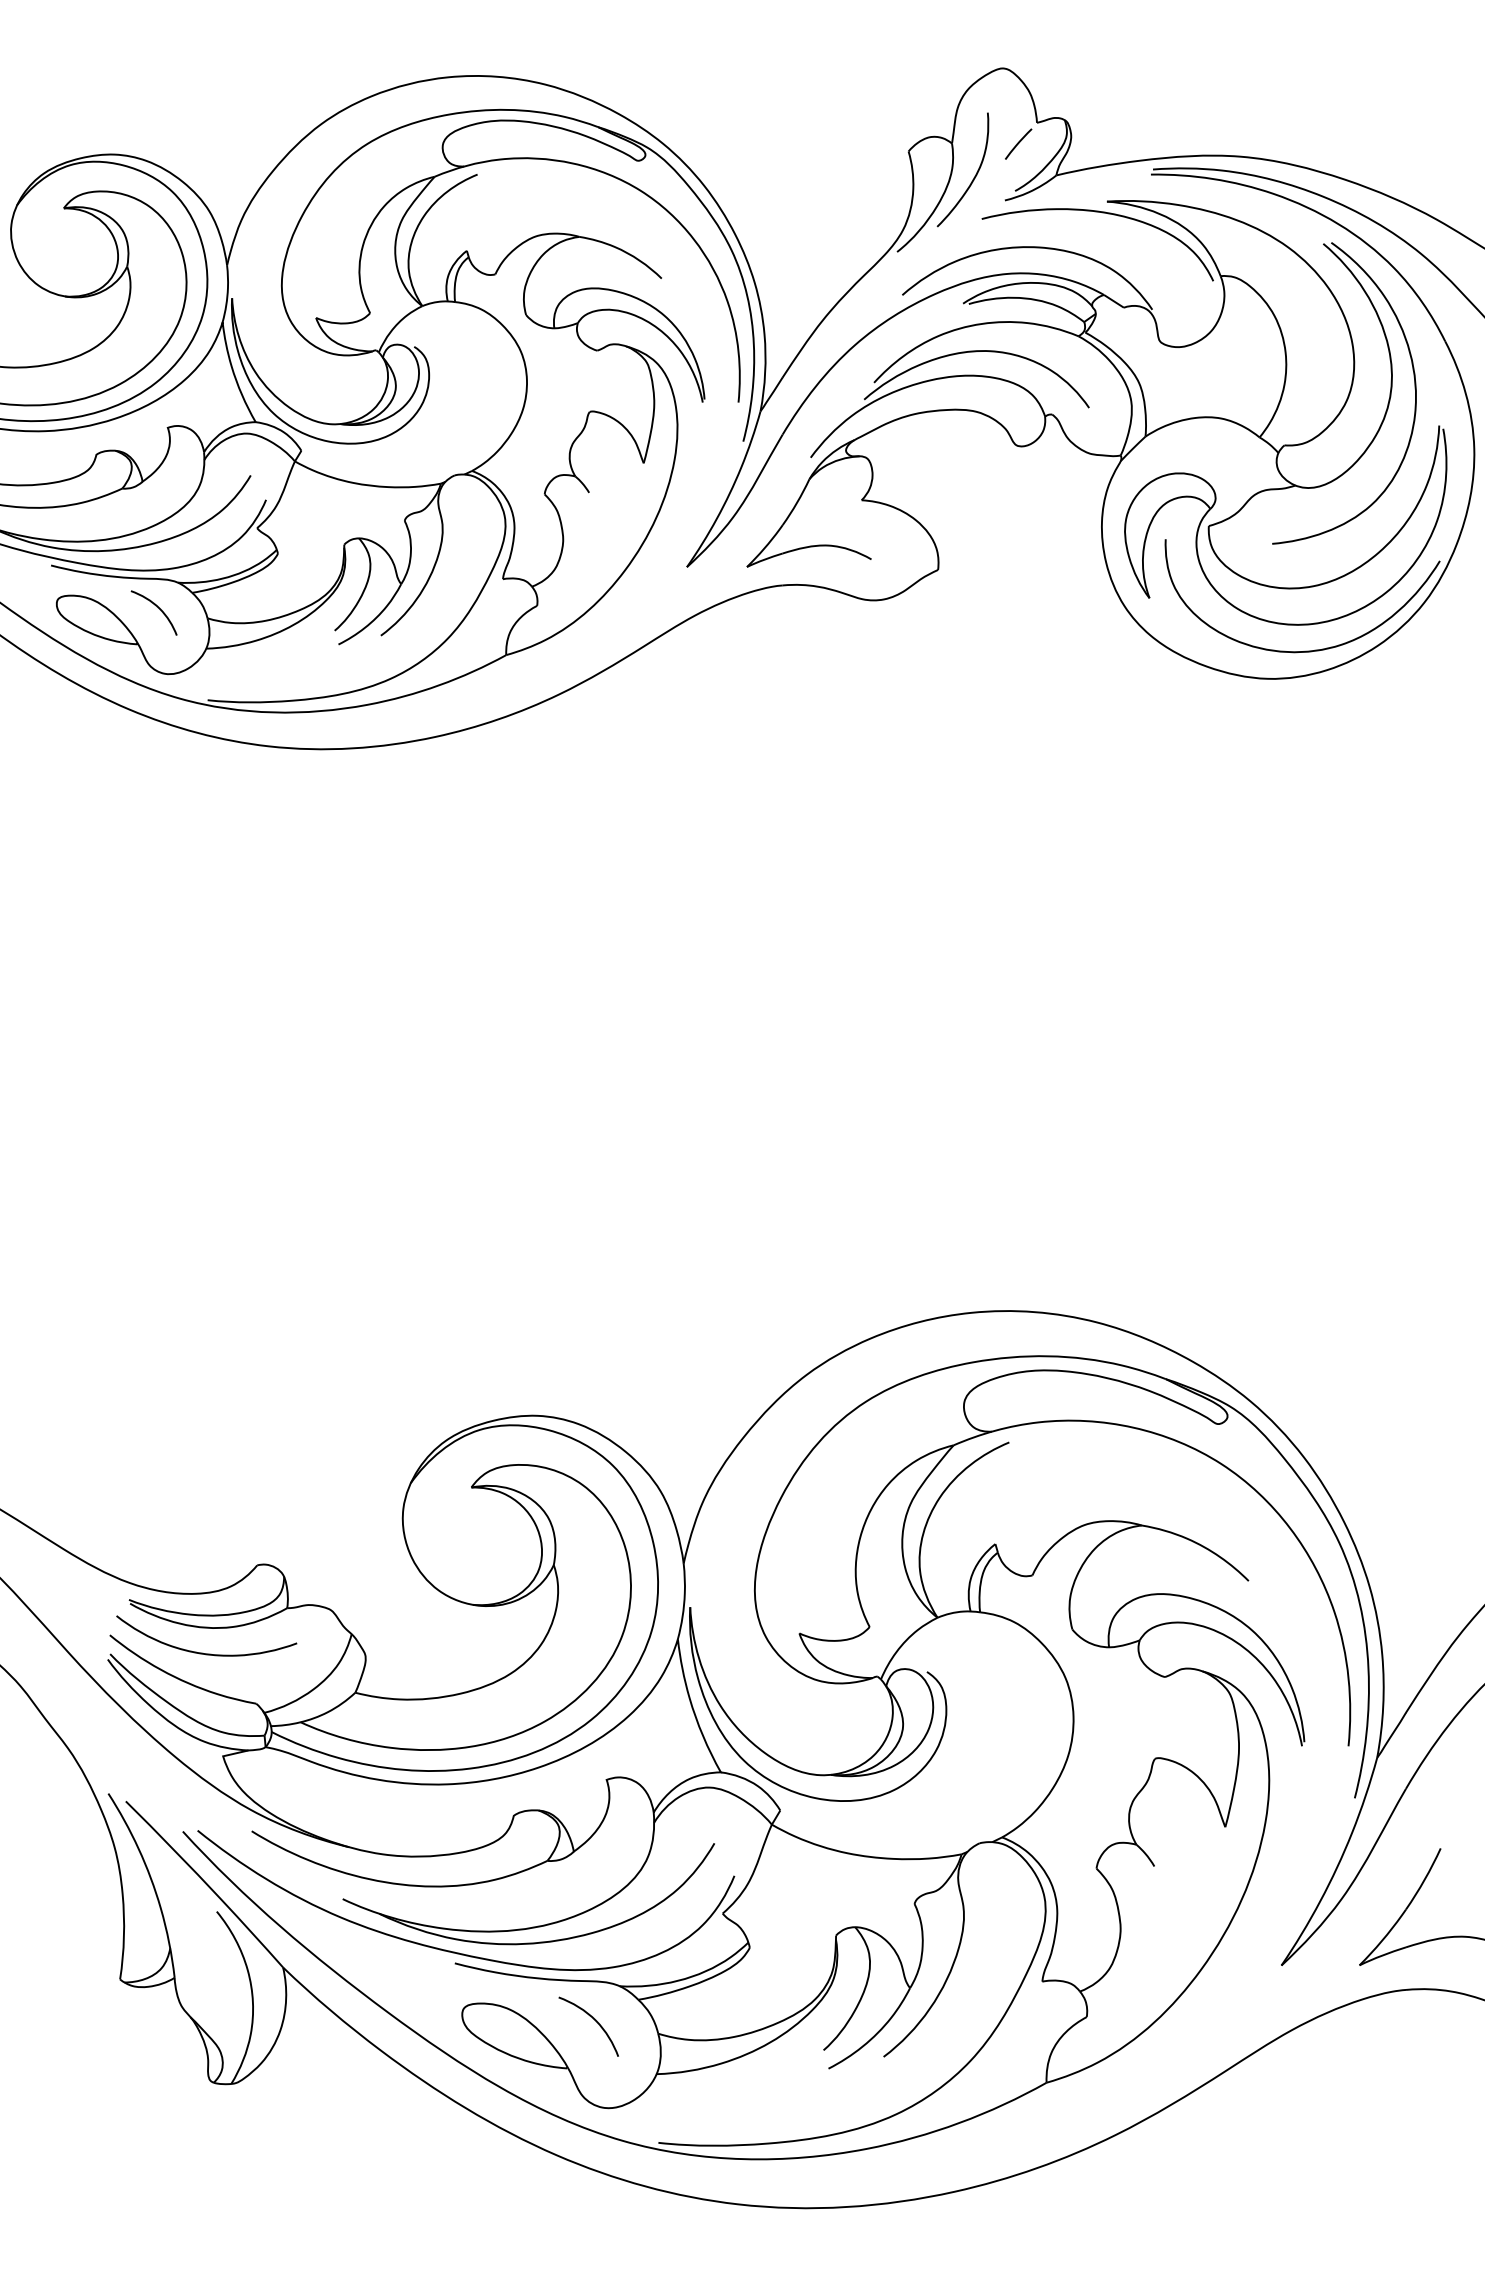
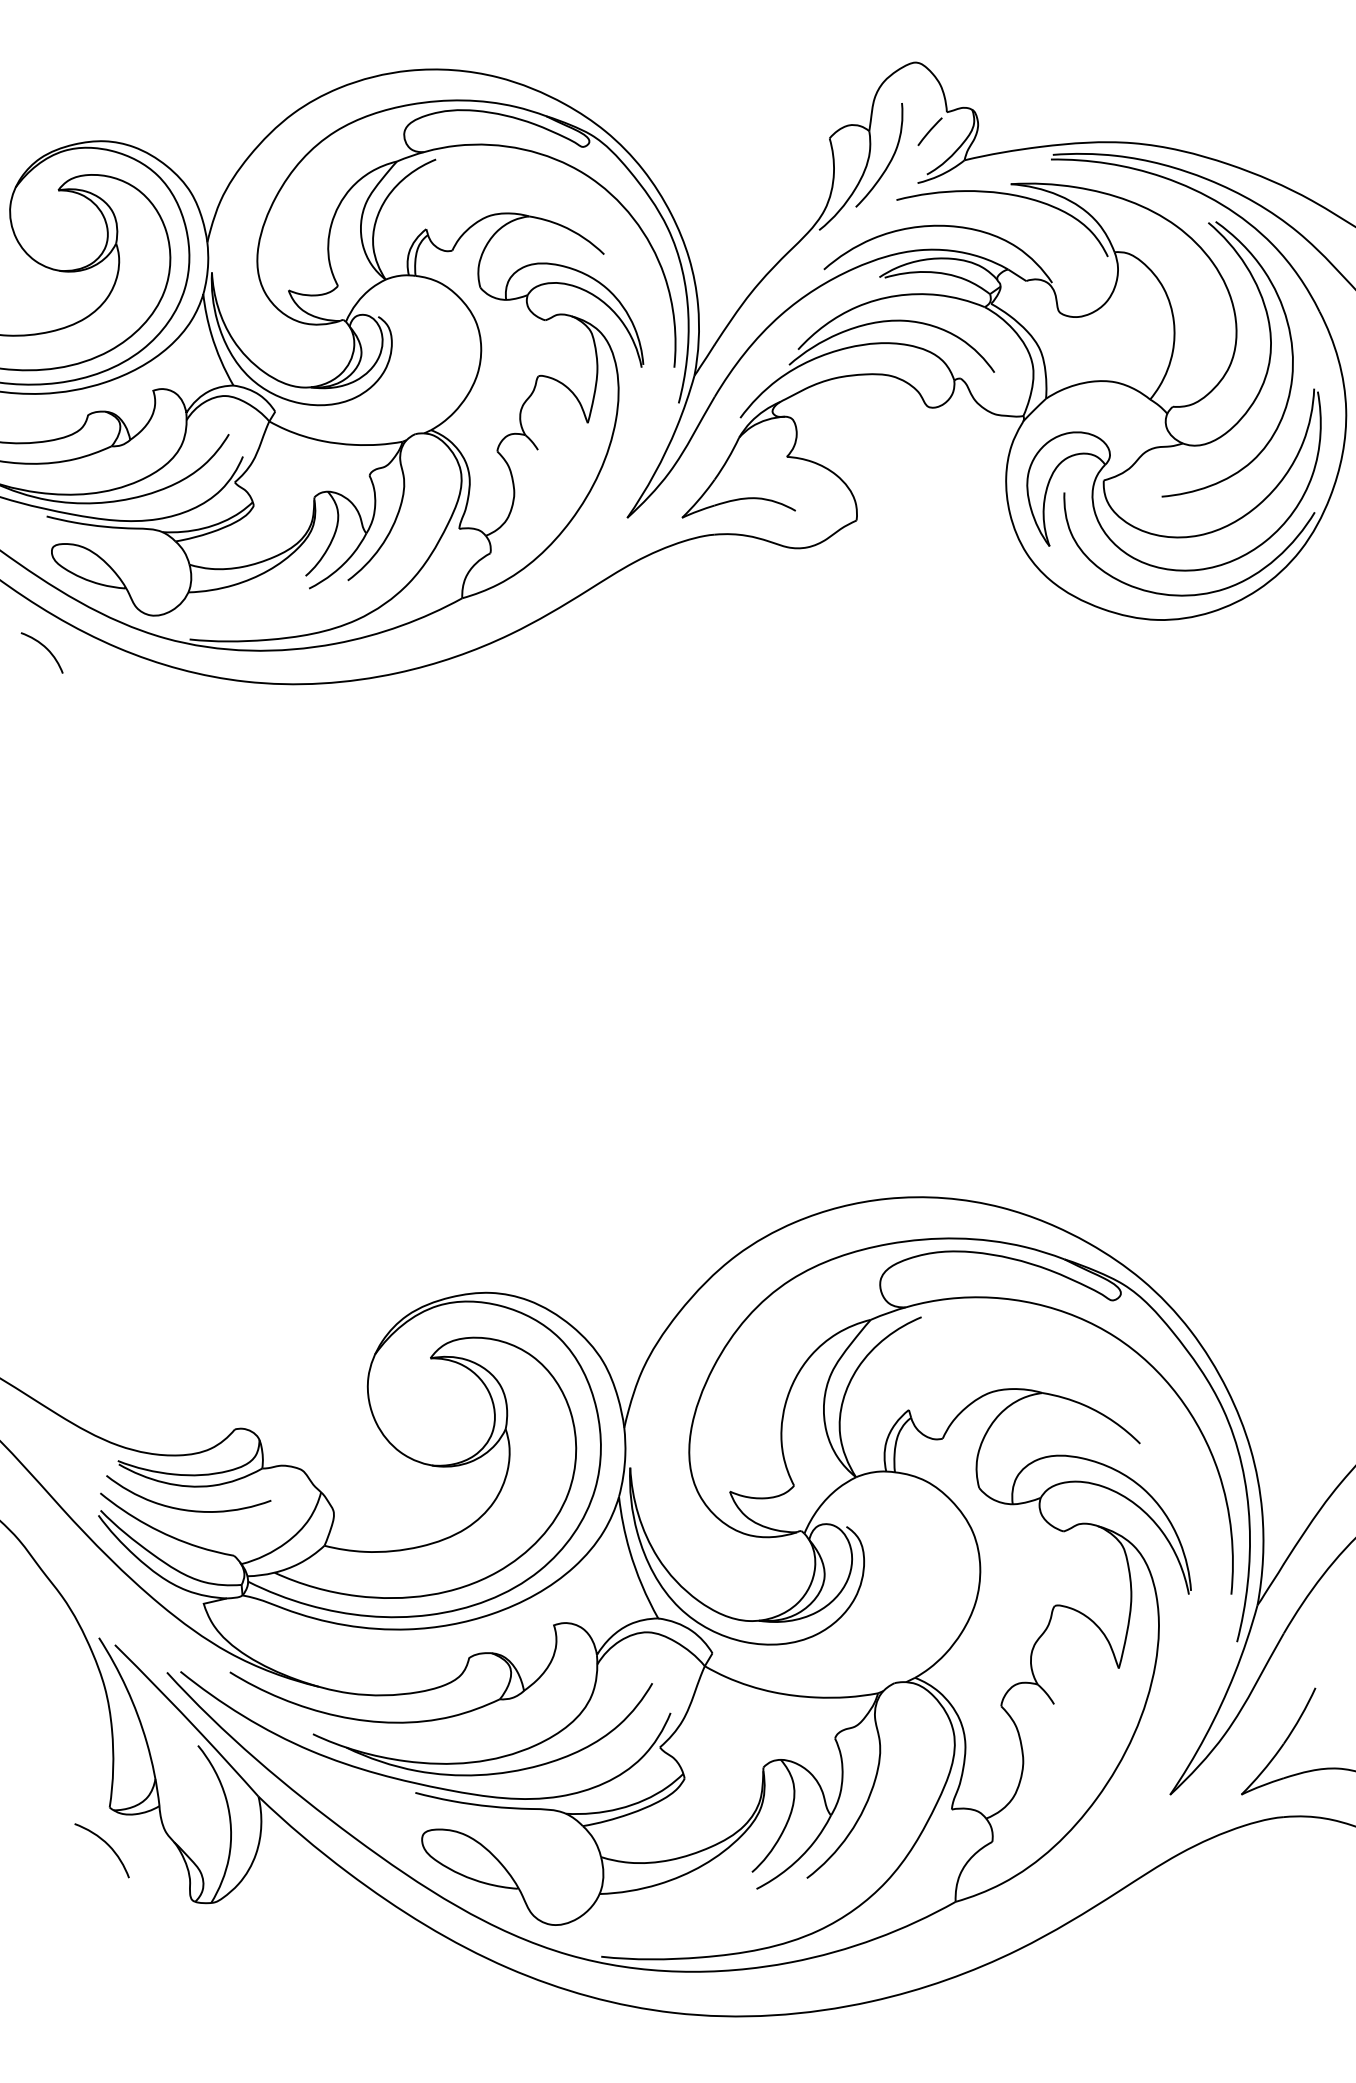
curve: (155, 606) -> (43, 647), moved
curve: (594, 2020) -> (107, 1845), moved

